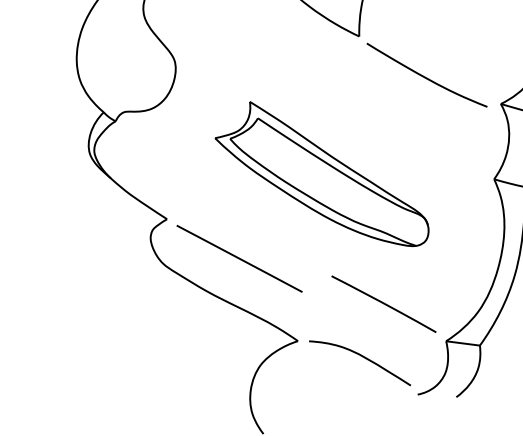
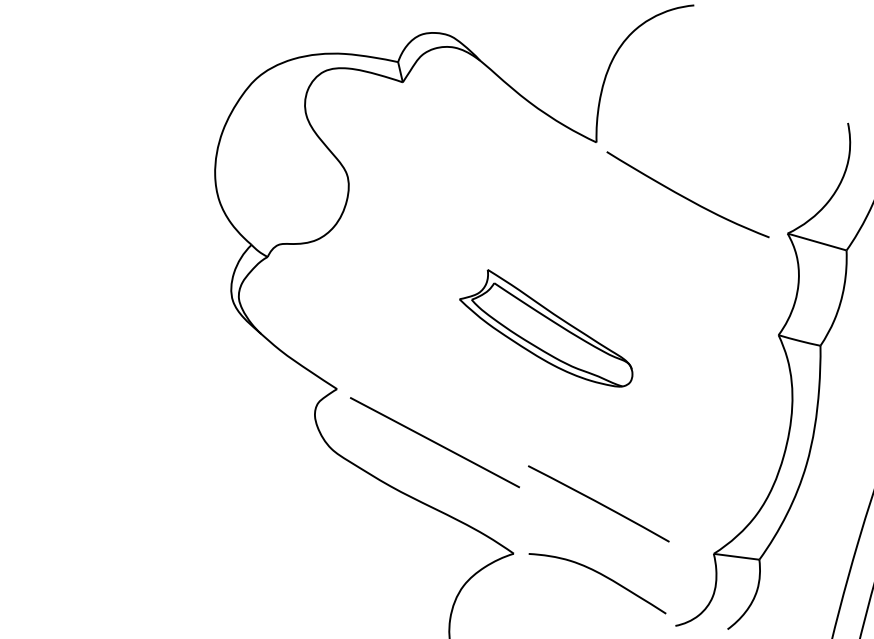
part: (321, 174) -> (545, 328), size x0.6
line: (383, 303) -> (598, 503), moved

